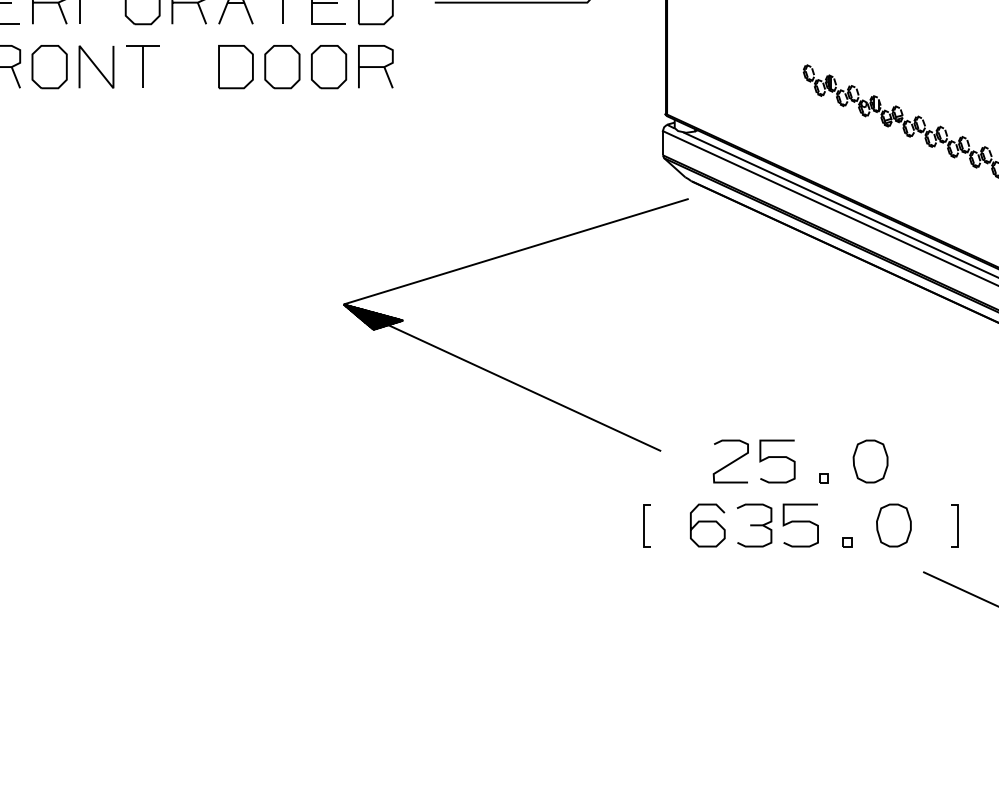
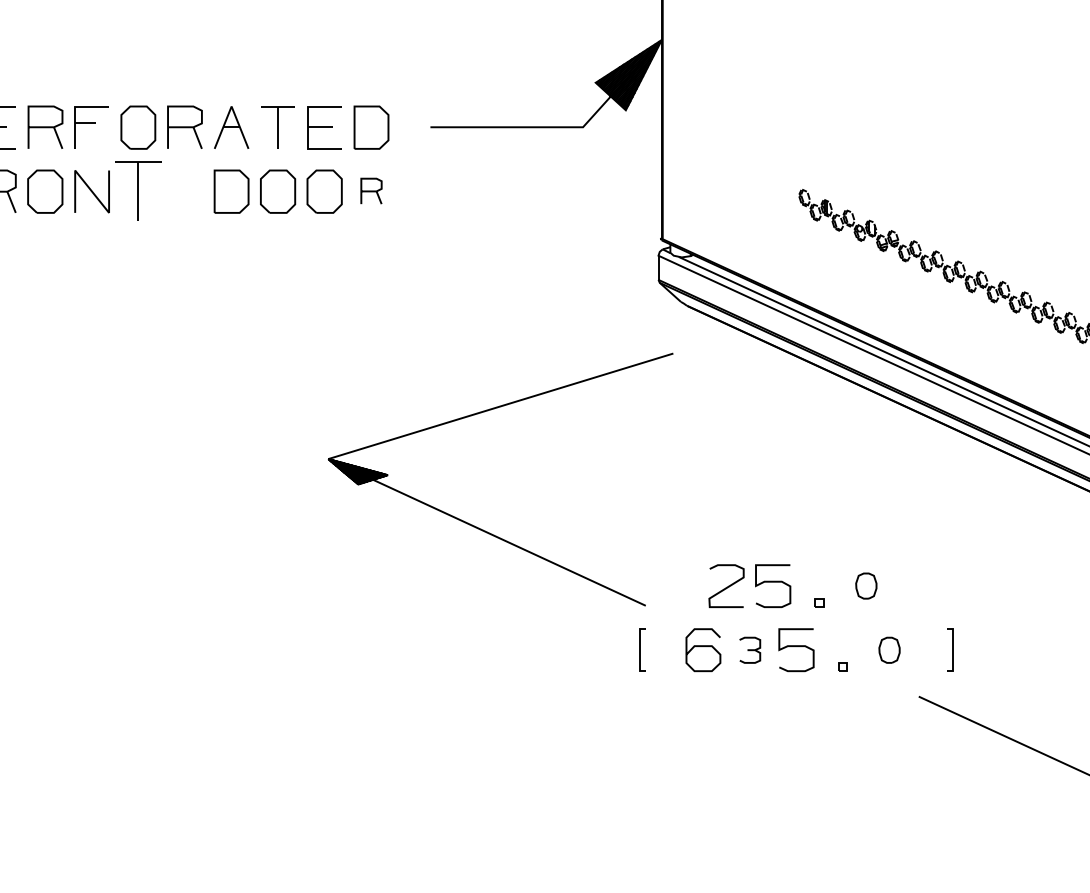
part: (375, 65) -> (371, 190), size x0.6
part: (142, 66) -> (138, 191), size x1.4
part: (496, 373) -> (481, 528), moved
part: (870, 460) -> (866, 585), size x0.6
part: (753, 525) -> (749, 650), size x0.6
part: (893, 525) -> (889, 650), size x0.6

